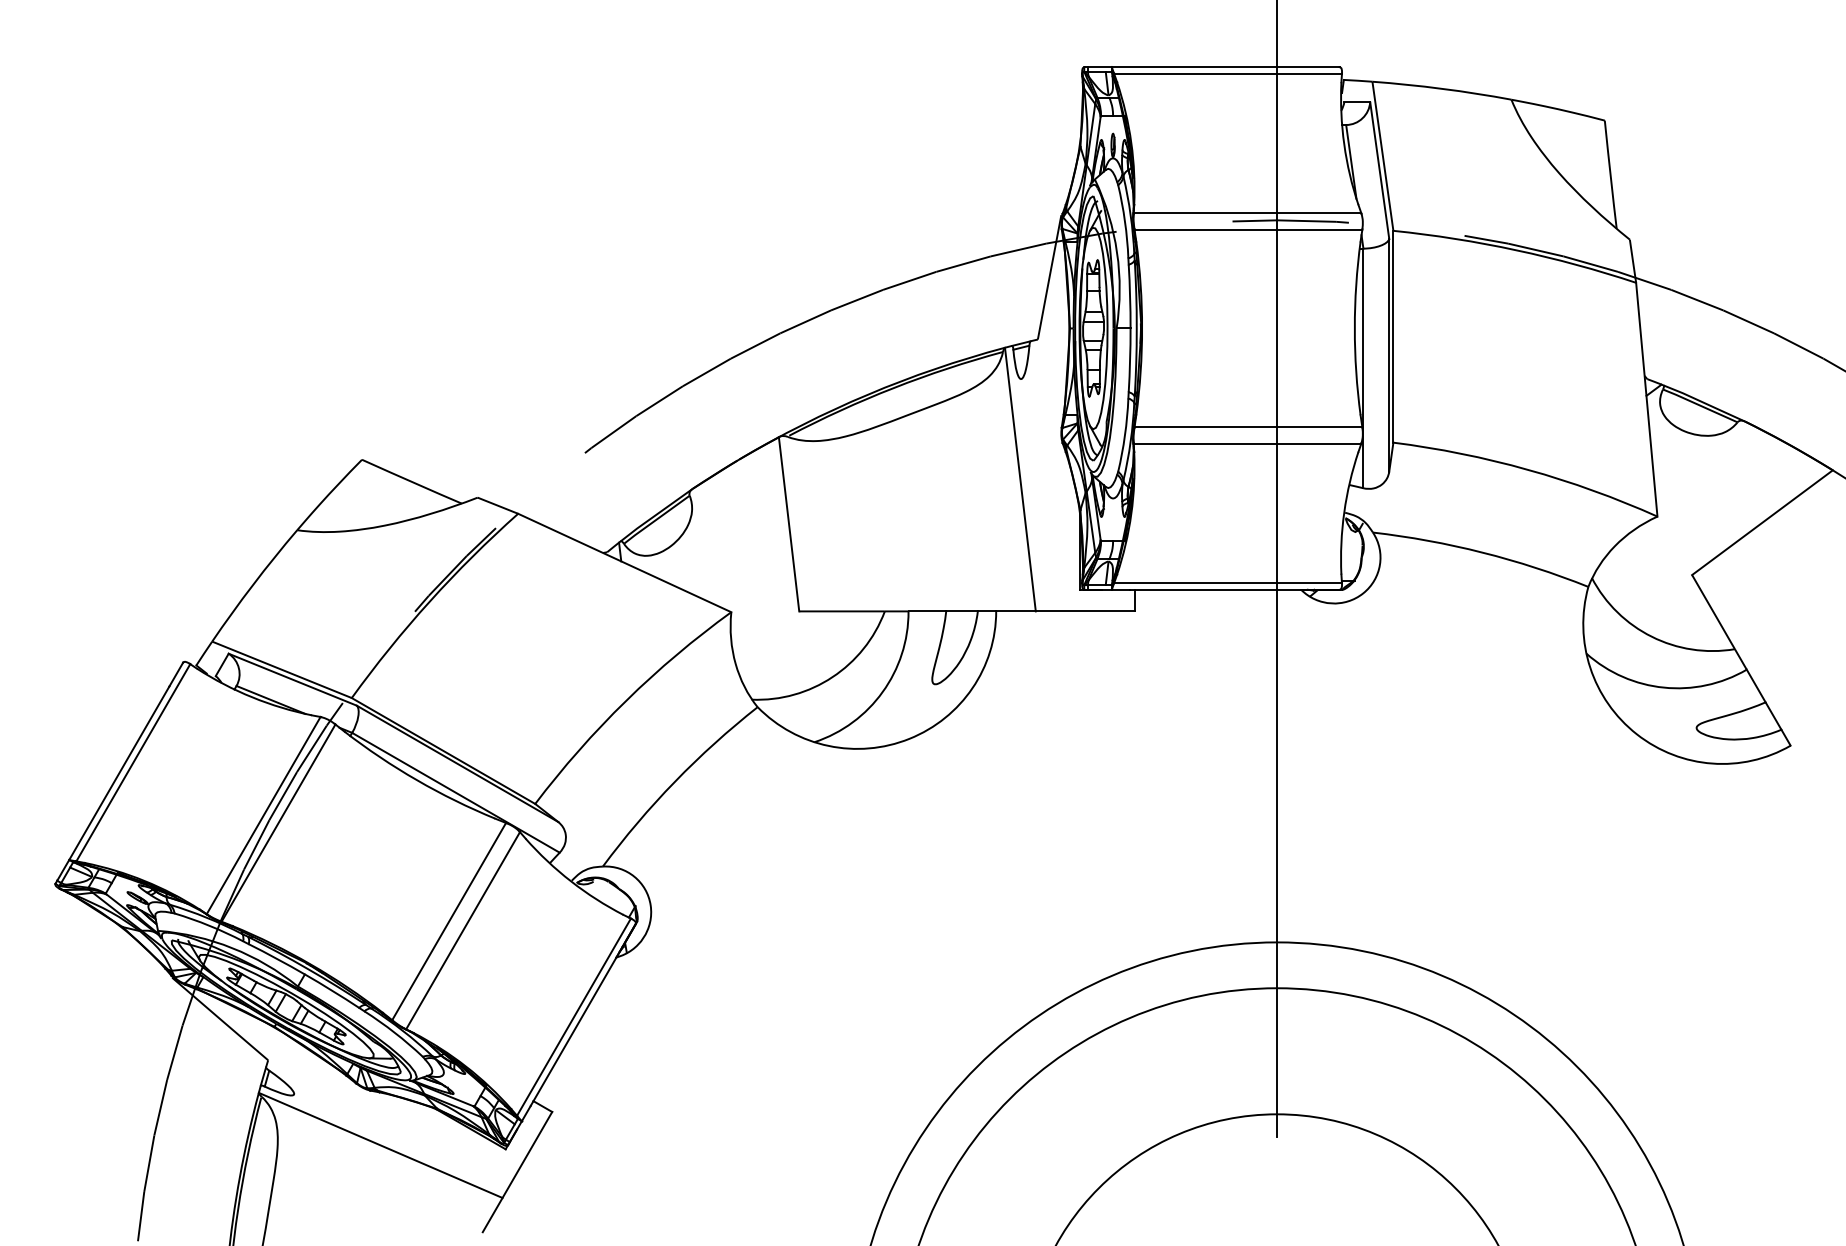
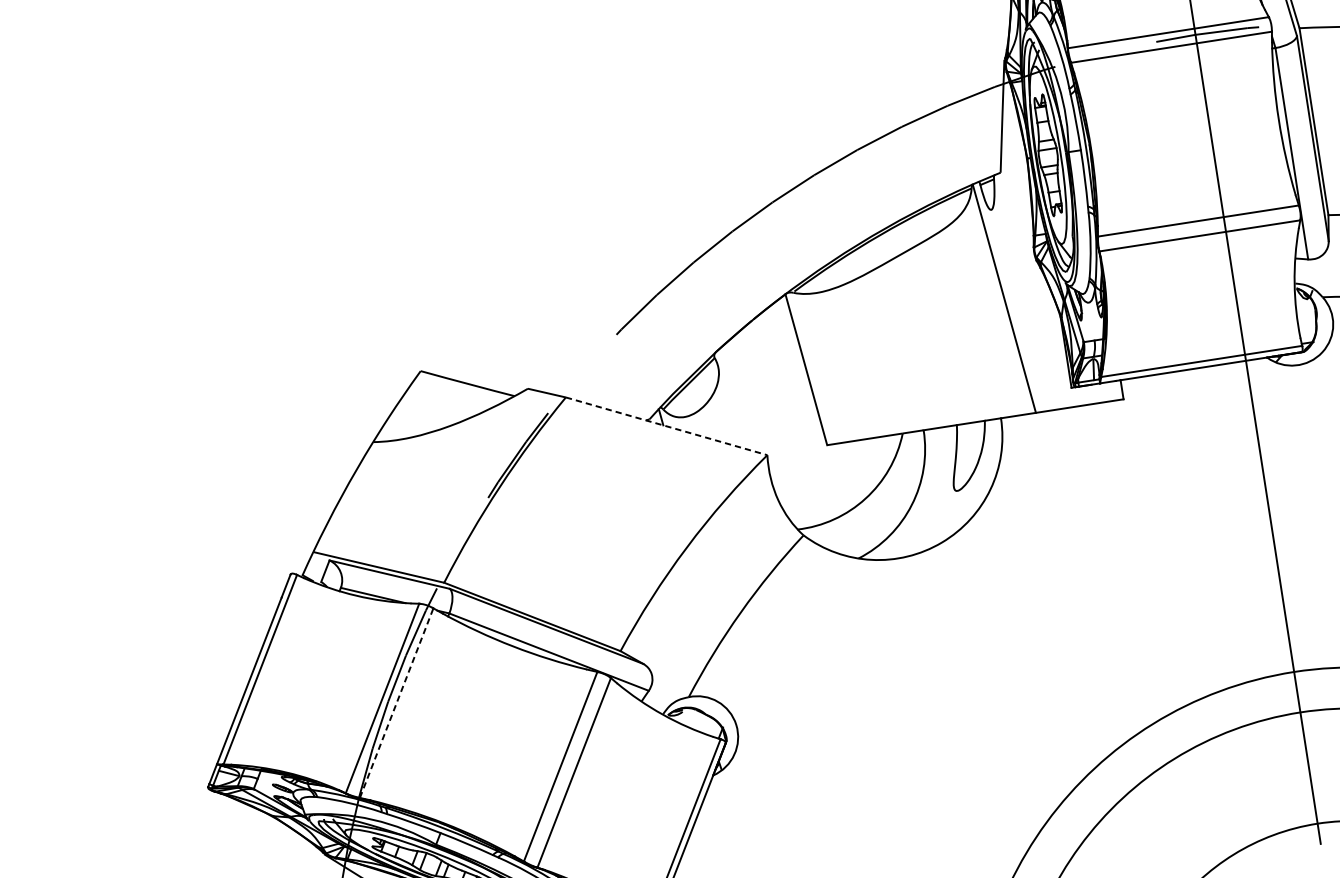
line: (625, 563) -> (667, 426), solid -> dashed
line: (278, 823) -> (396, 703), solid -> dashed

